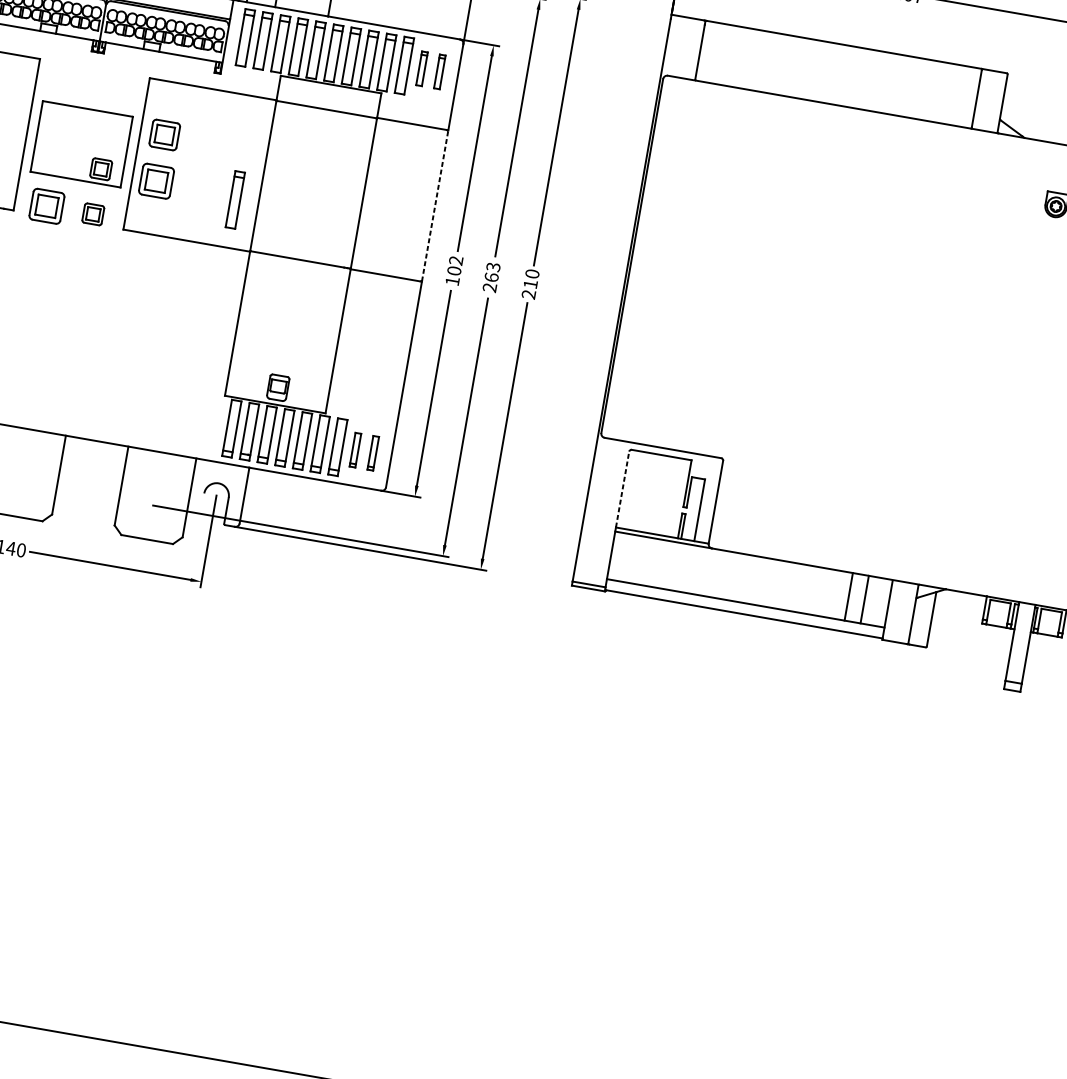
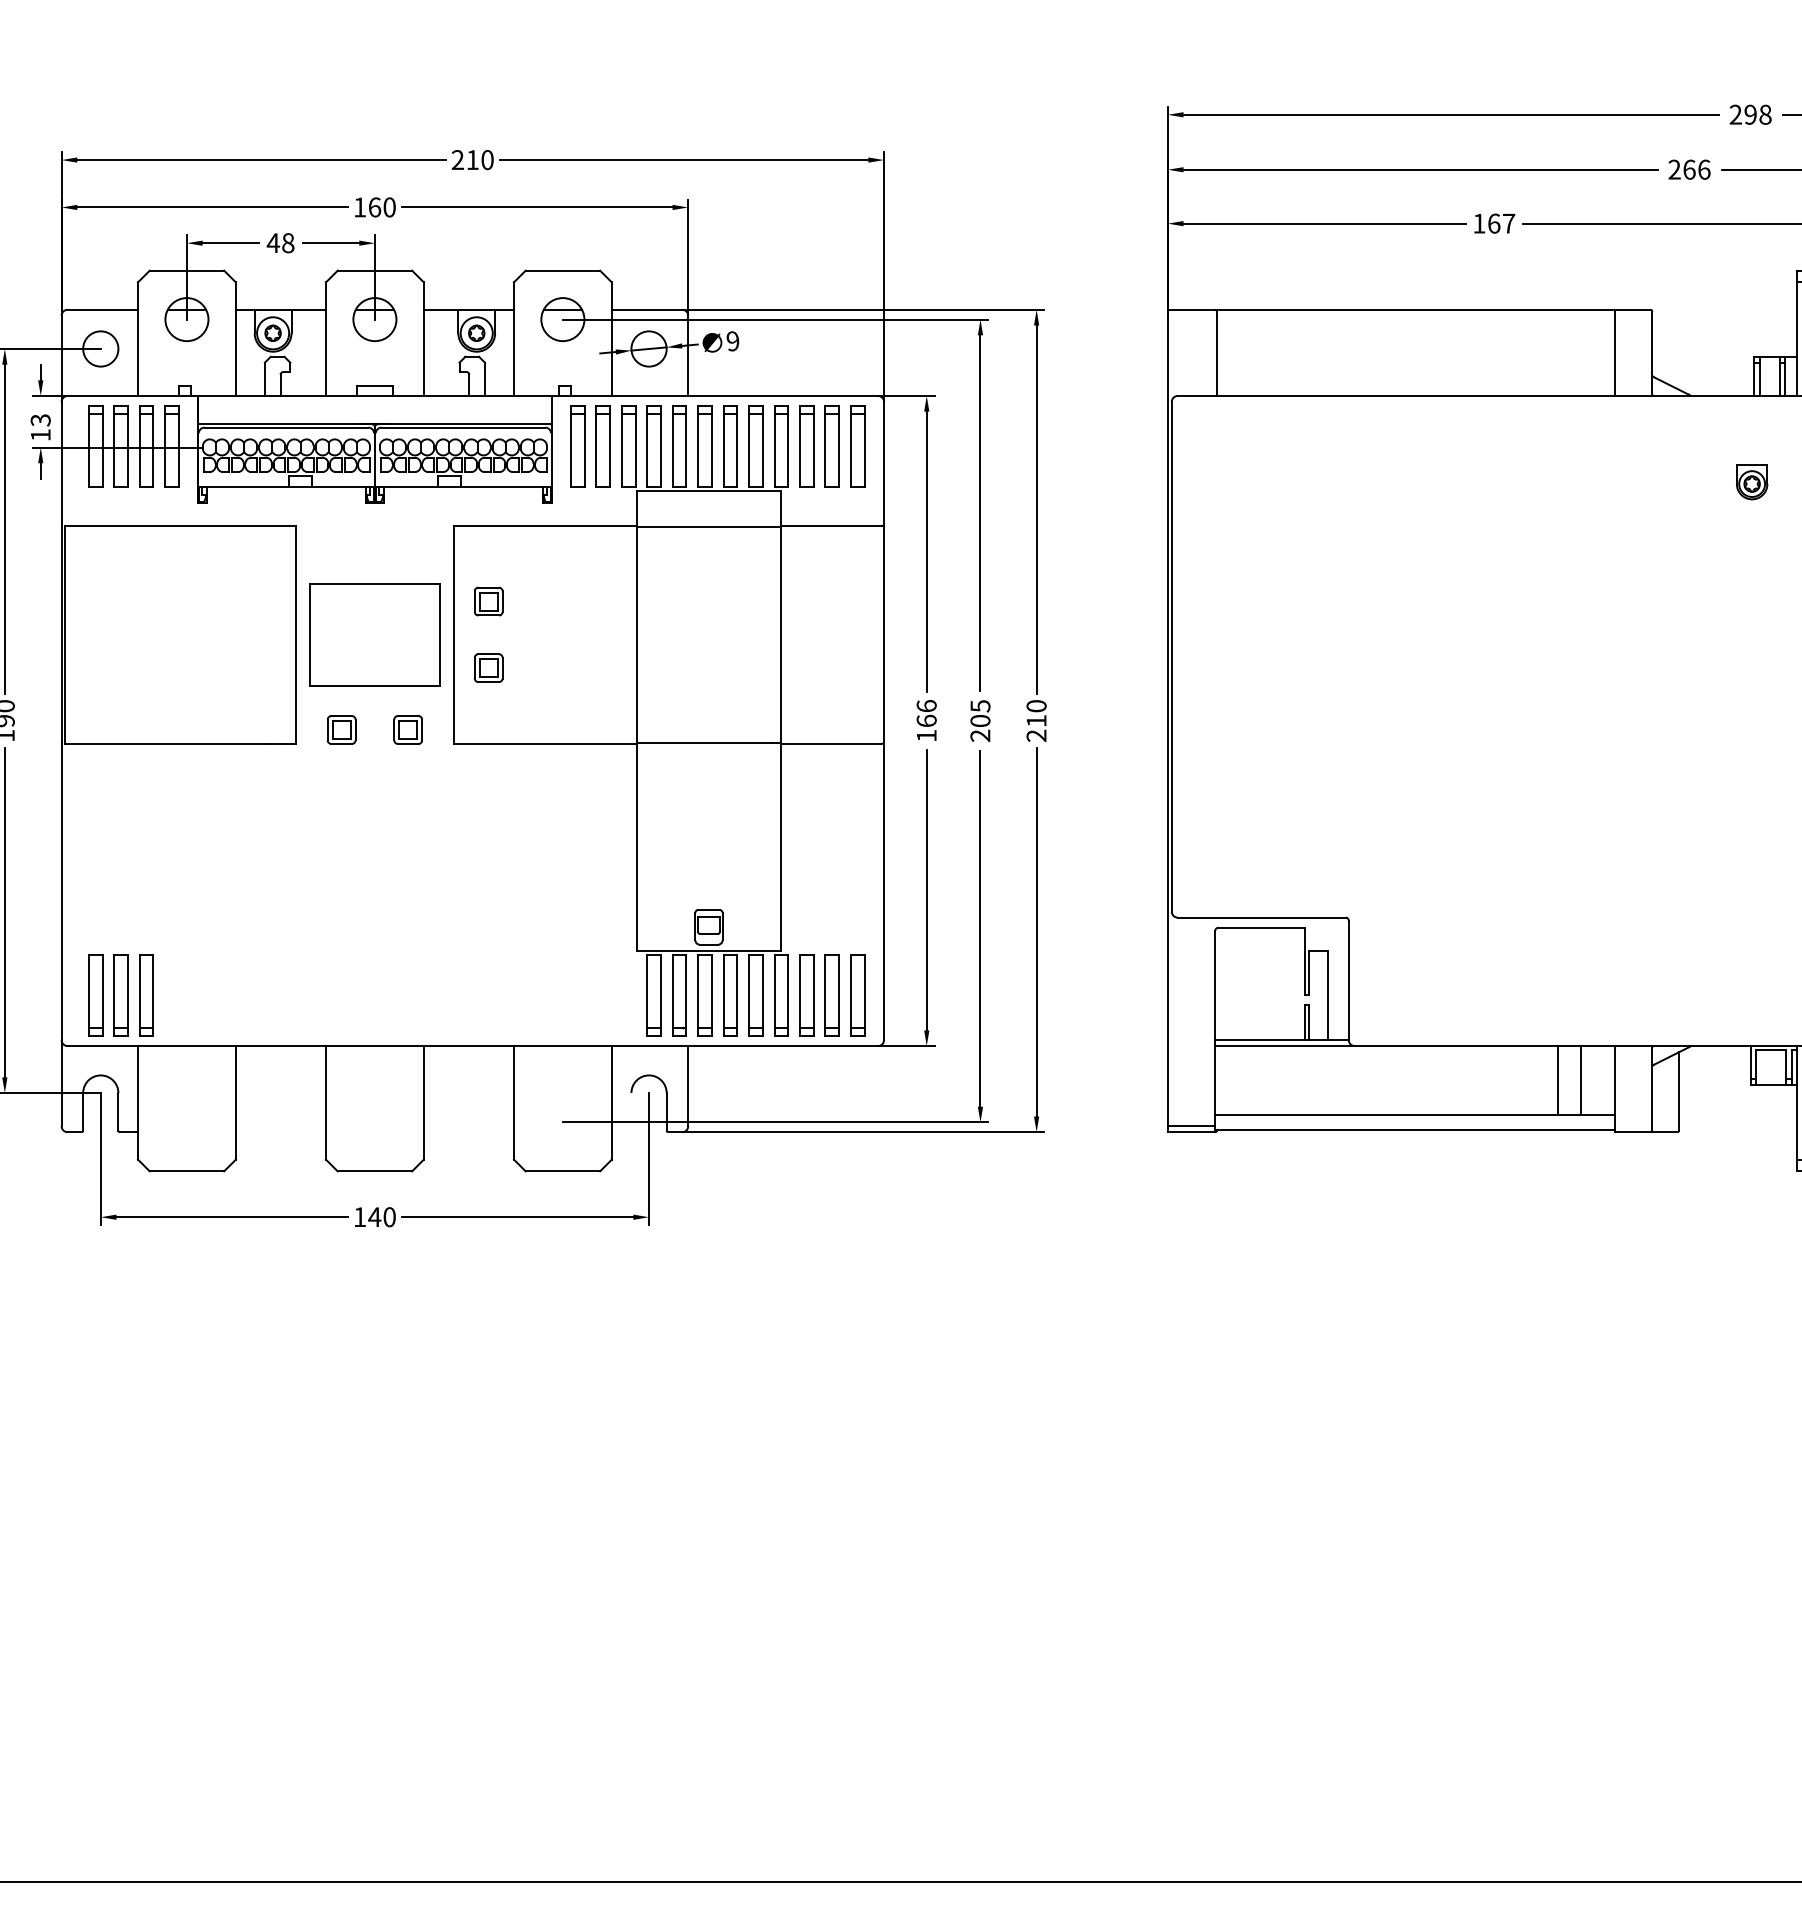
part: (421, 68) -> (831, 446), size x1.67
part: (439, 72) -> (857, 446), size x1.67
part: (164, 134) -> (488, 601), size x0.71
part: (100, 168) -> (407, 664), removed
part: (156, 180) -> (488, 667), size x0.62
part: (234, 200) -> (602, 675), removed
part: (47, 205) -> (341, 729), size x0.62
line: (435, 205) -> (884, 634), dashed -> solid
text: (455, 265) -> (926, 713), 102 -> 166
text: (492, 272) -> (980, 713), 263 -> 205
part: (354, 449) -> (831, 995), size x1.67
part: (373, 453) -> (857, 995), size x1.67
line: (622, 489) -> (1215, 985), dashed -> solid

